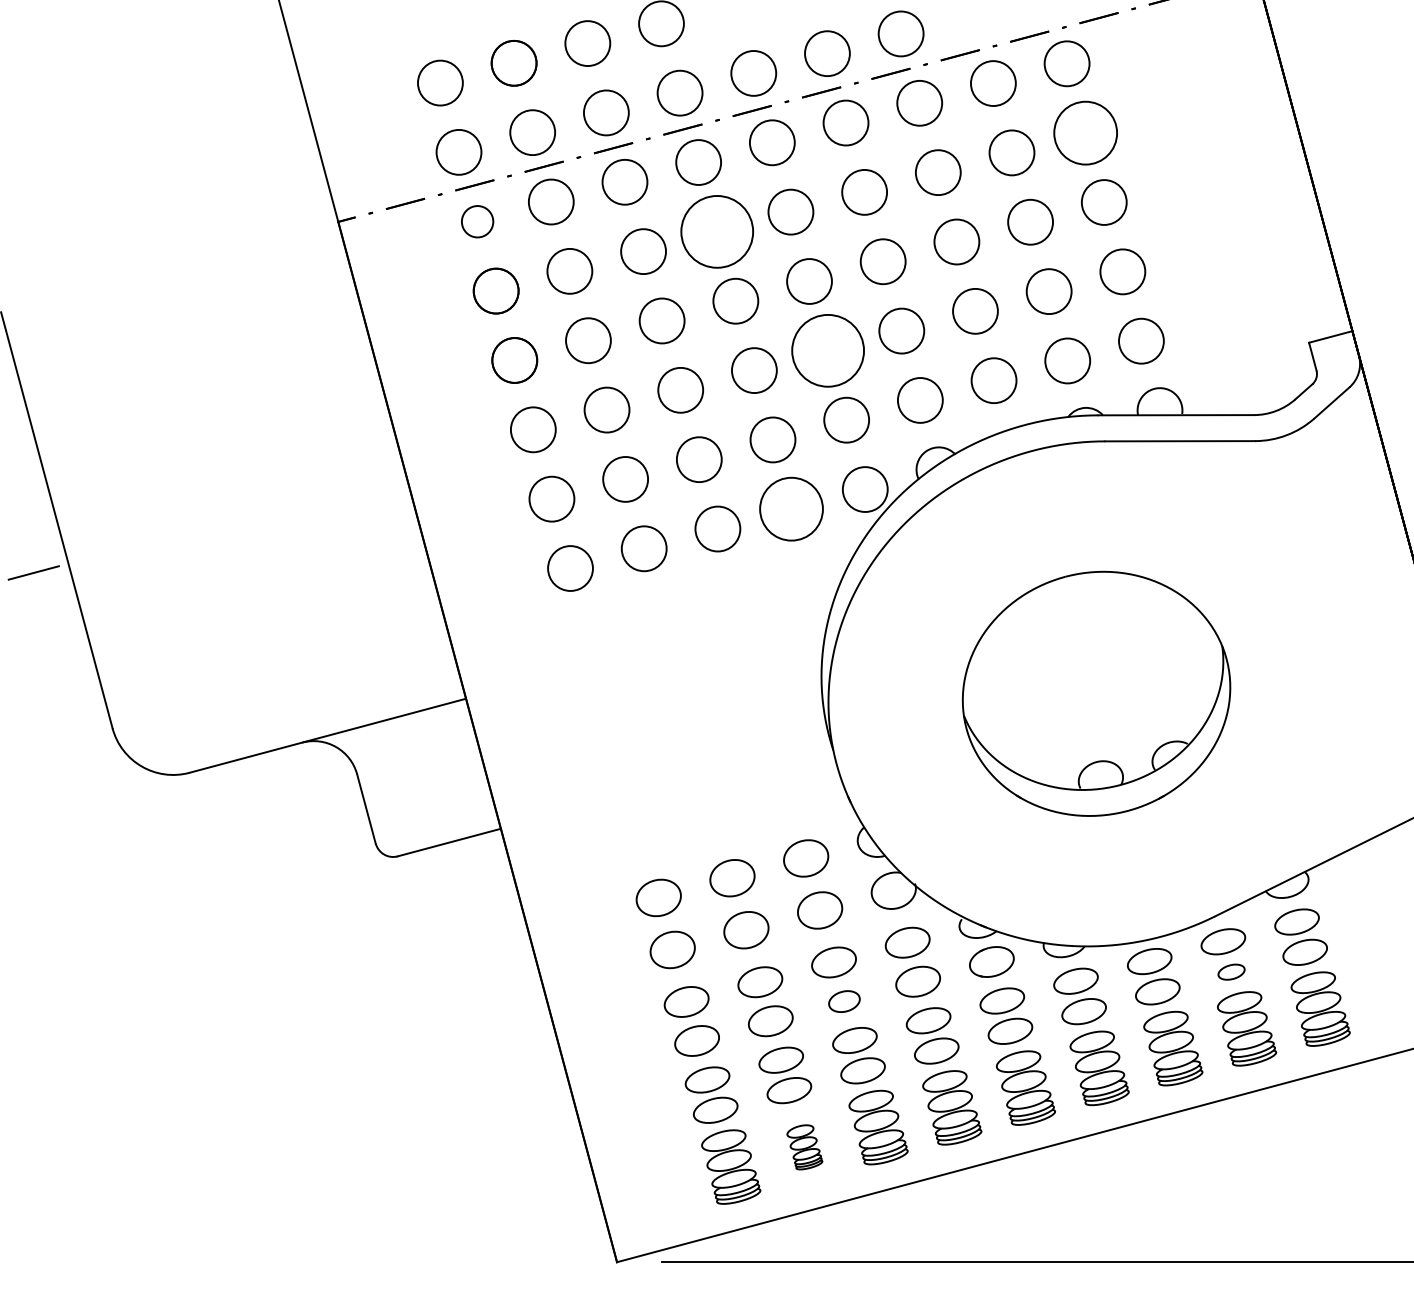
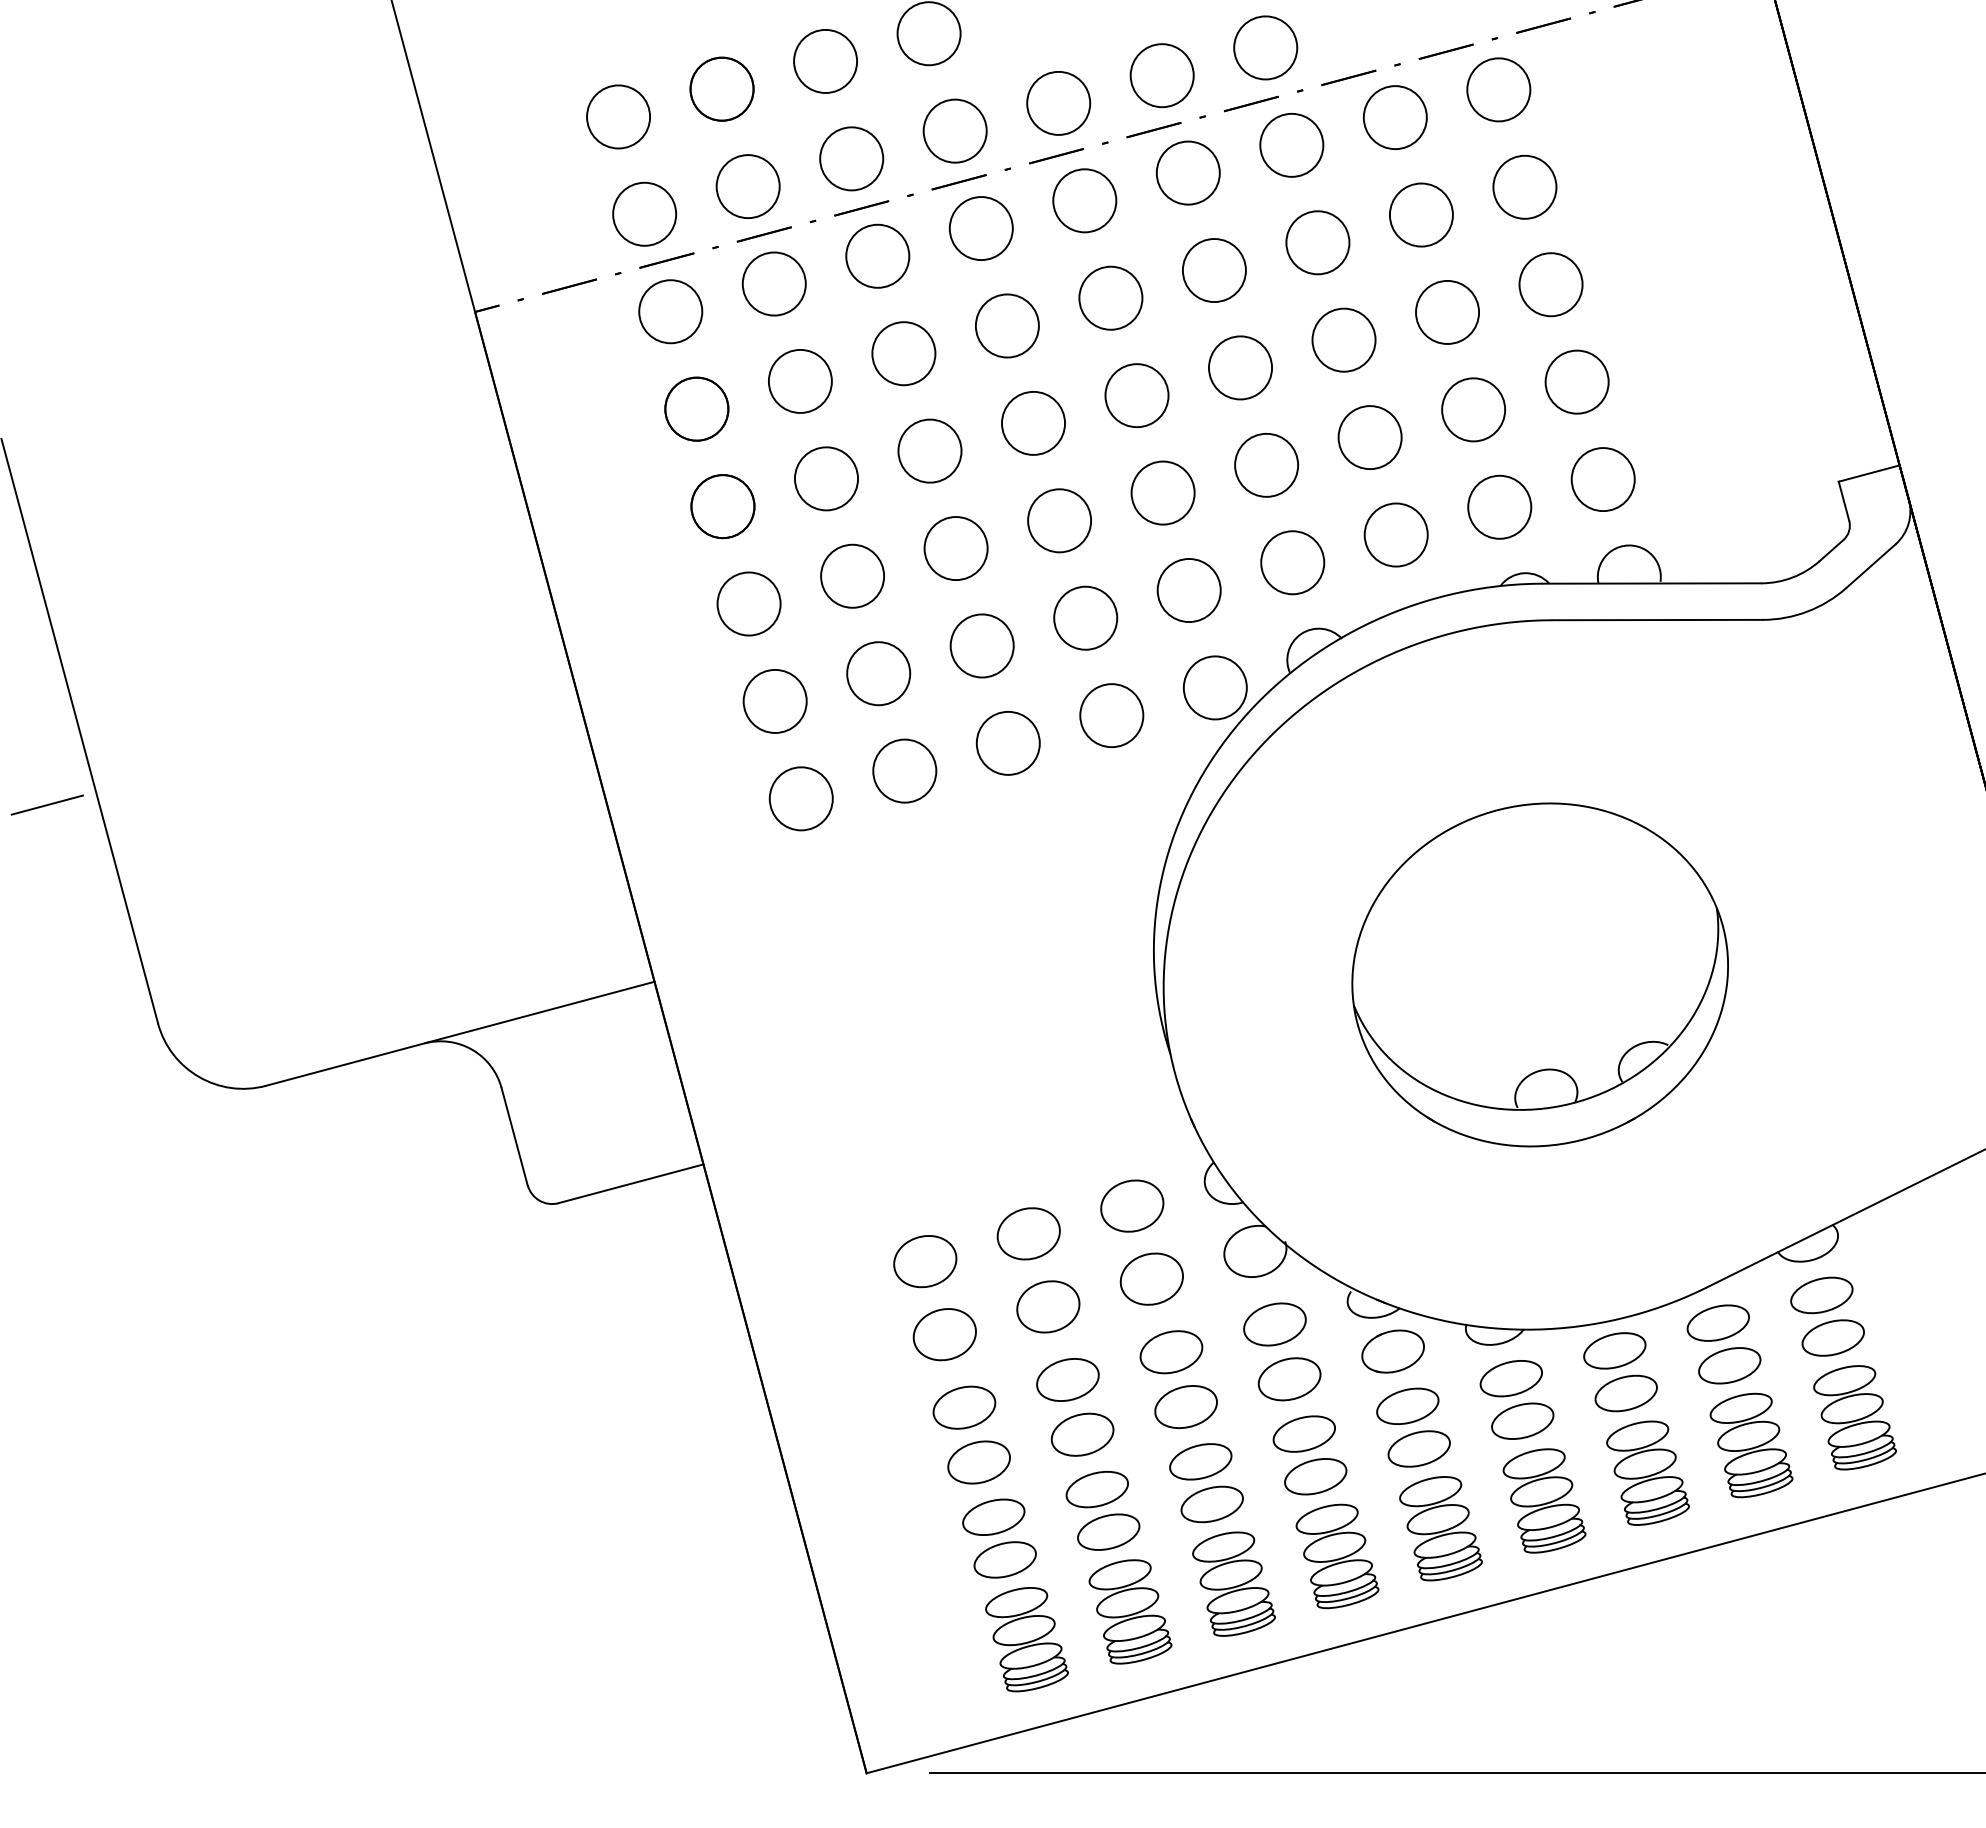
circle: (1085, 132) -> (1524, 186), size x0.71
circle: (477, 221) -> (670, 311), size x1.43
circle: (716, 231) -> (1006, 325), size x0.62
circle: (827, 350) -> (1162, 492), size x0.62
circle: (791, 509) -> (1111, 715), size x0.71
part: (1231, 971) -> (1729, 1365), size x1.67
part: (844, 1001) -> (1185, 1407), size x1.43
part: (804, 1147) -> (1130, 1611), size x1.67

